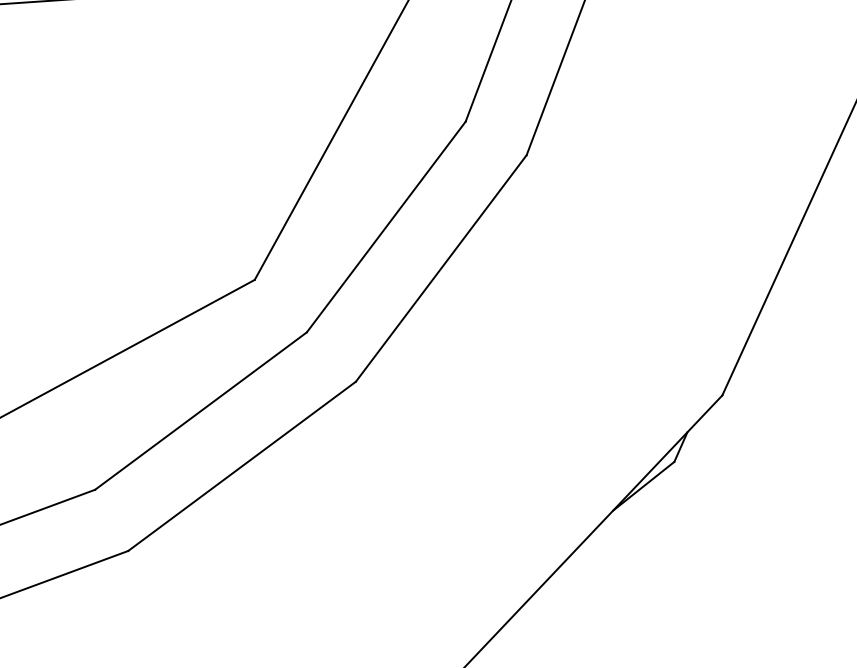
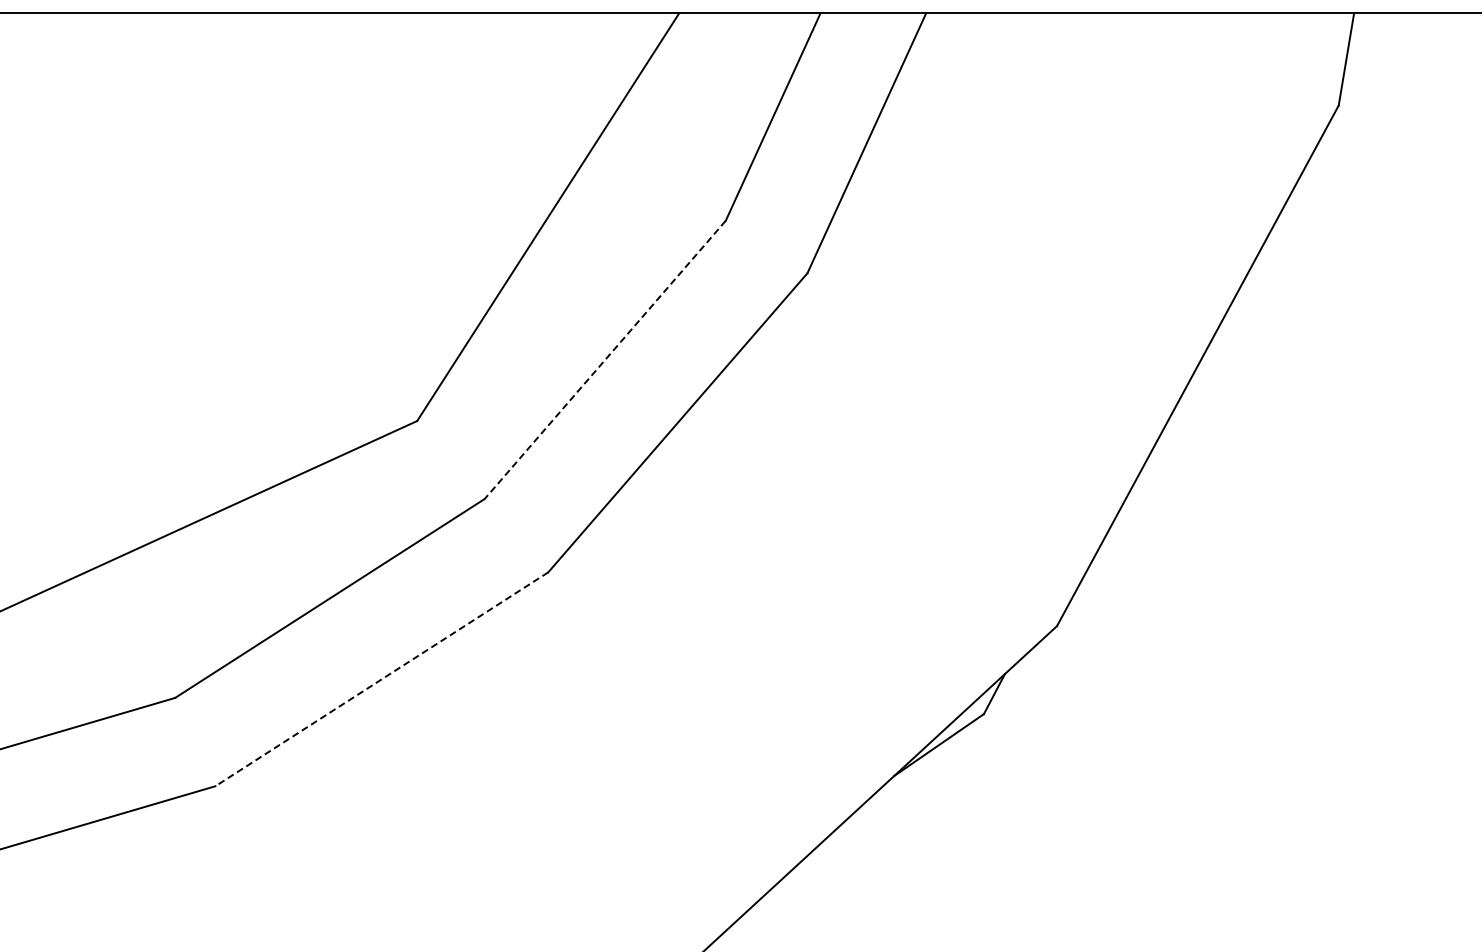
line: (385, 227) -> (604, 360), solid -> dashed
line: (241, 466) -> (381, 679), solid -> dashed

